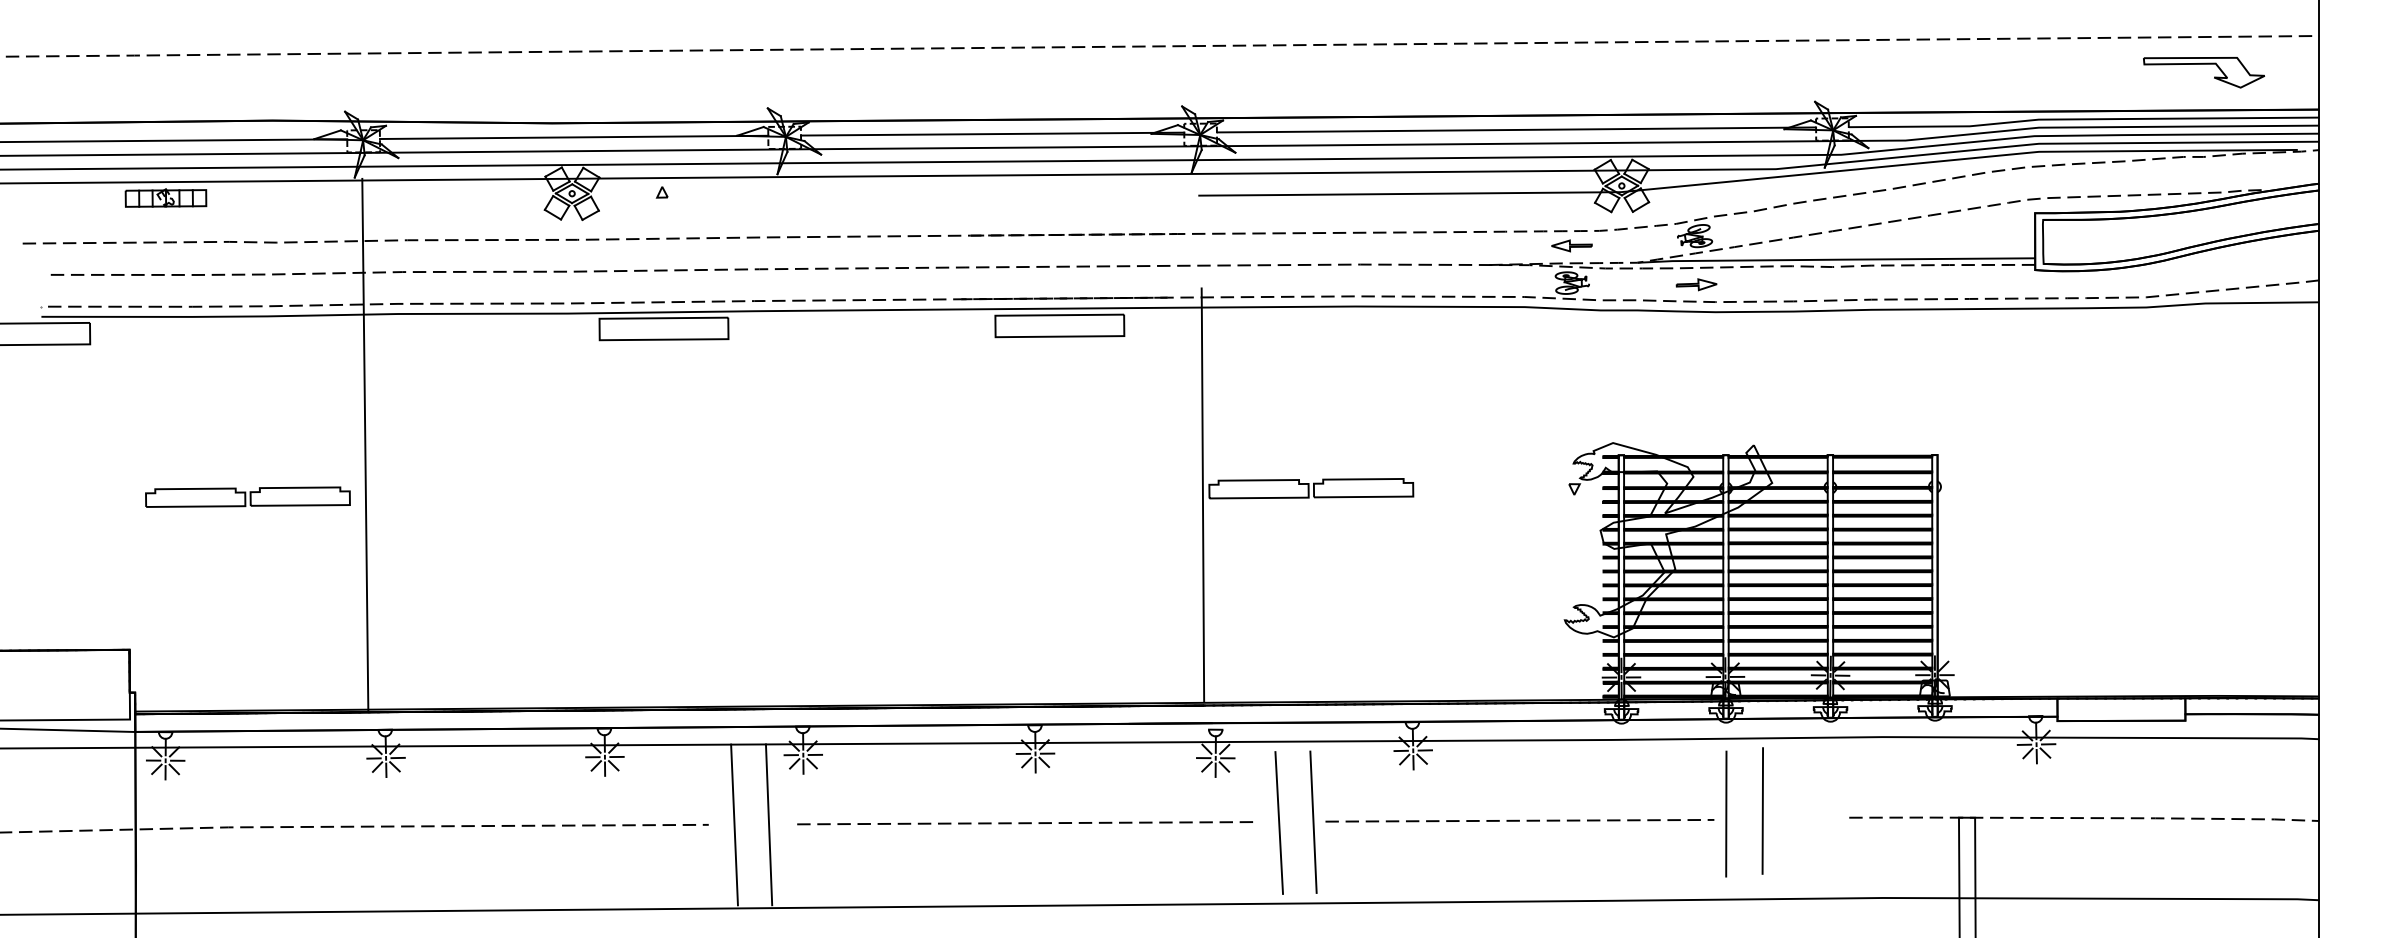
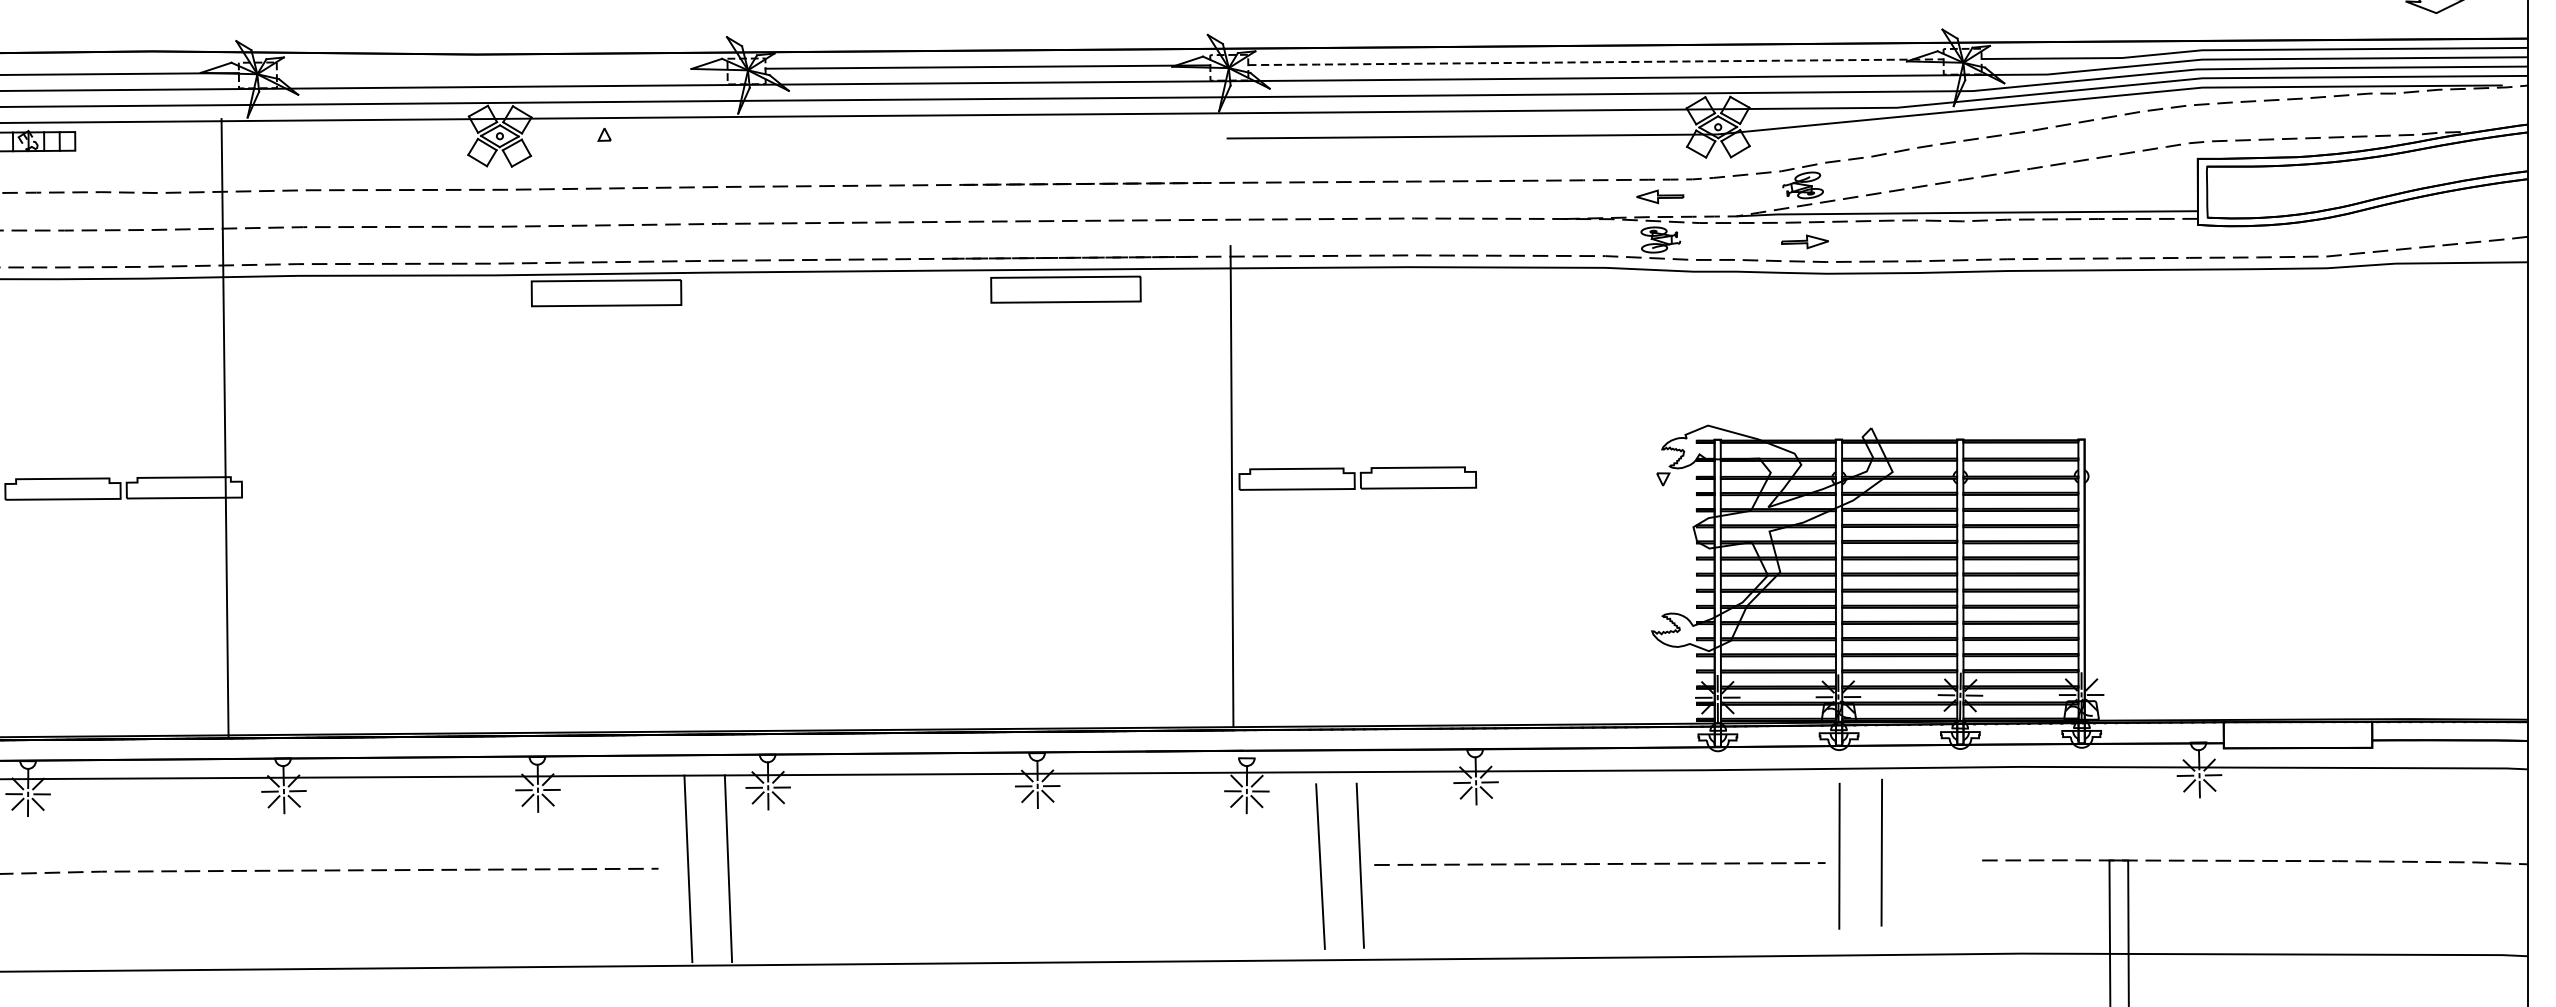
line: (1516, 129) -> (1595, 61), solid -> dashed
line: (573, 137) -> (501, 71), removed
line: (365, 444) -> (225, 427), moved
line: (1024, 823) -> (1024, 867), removed

